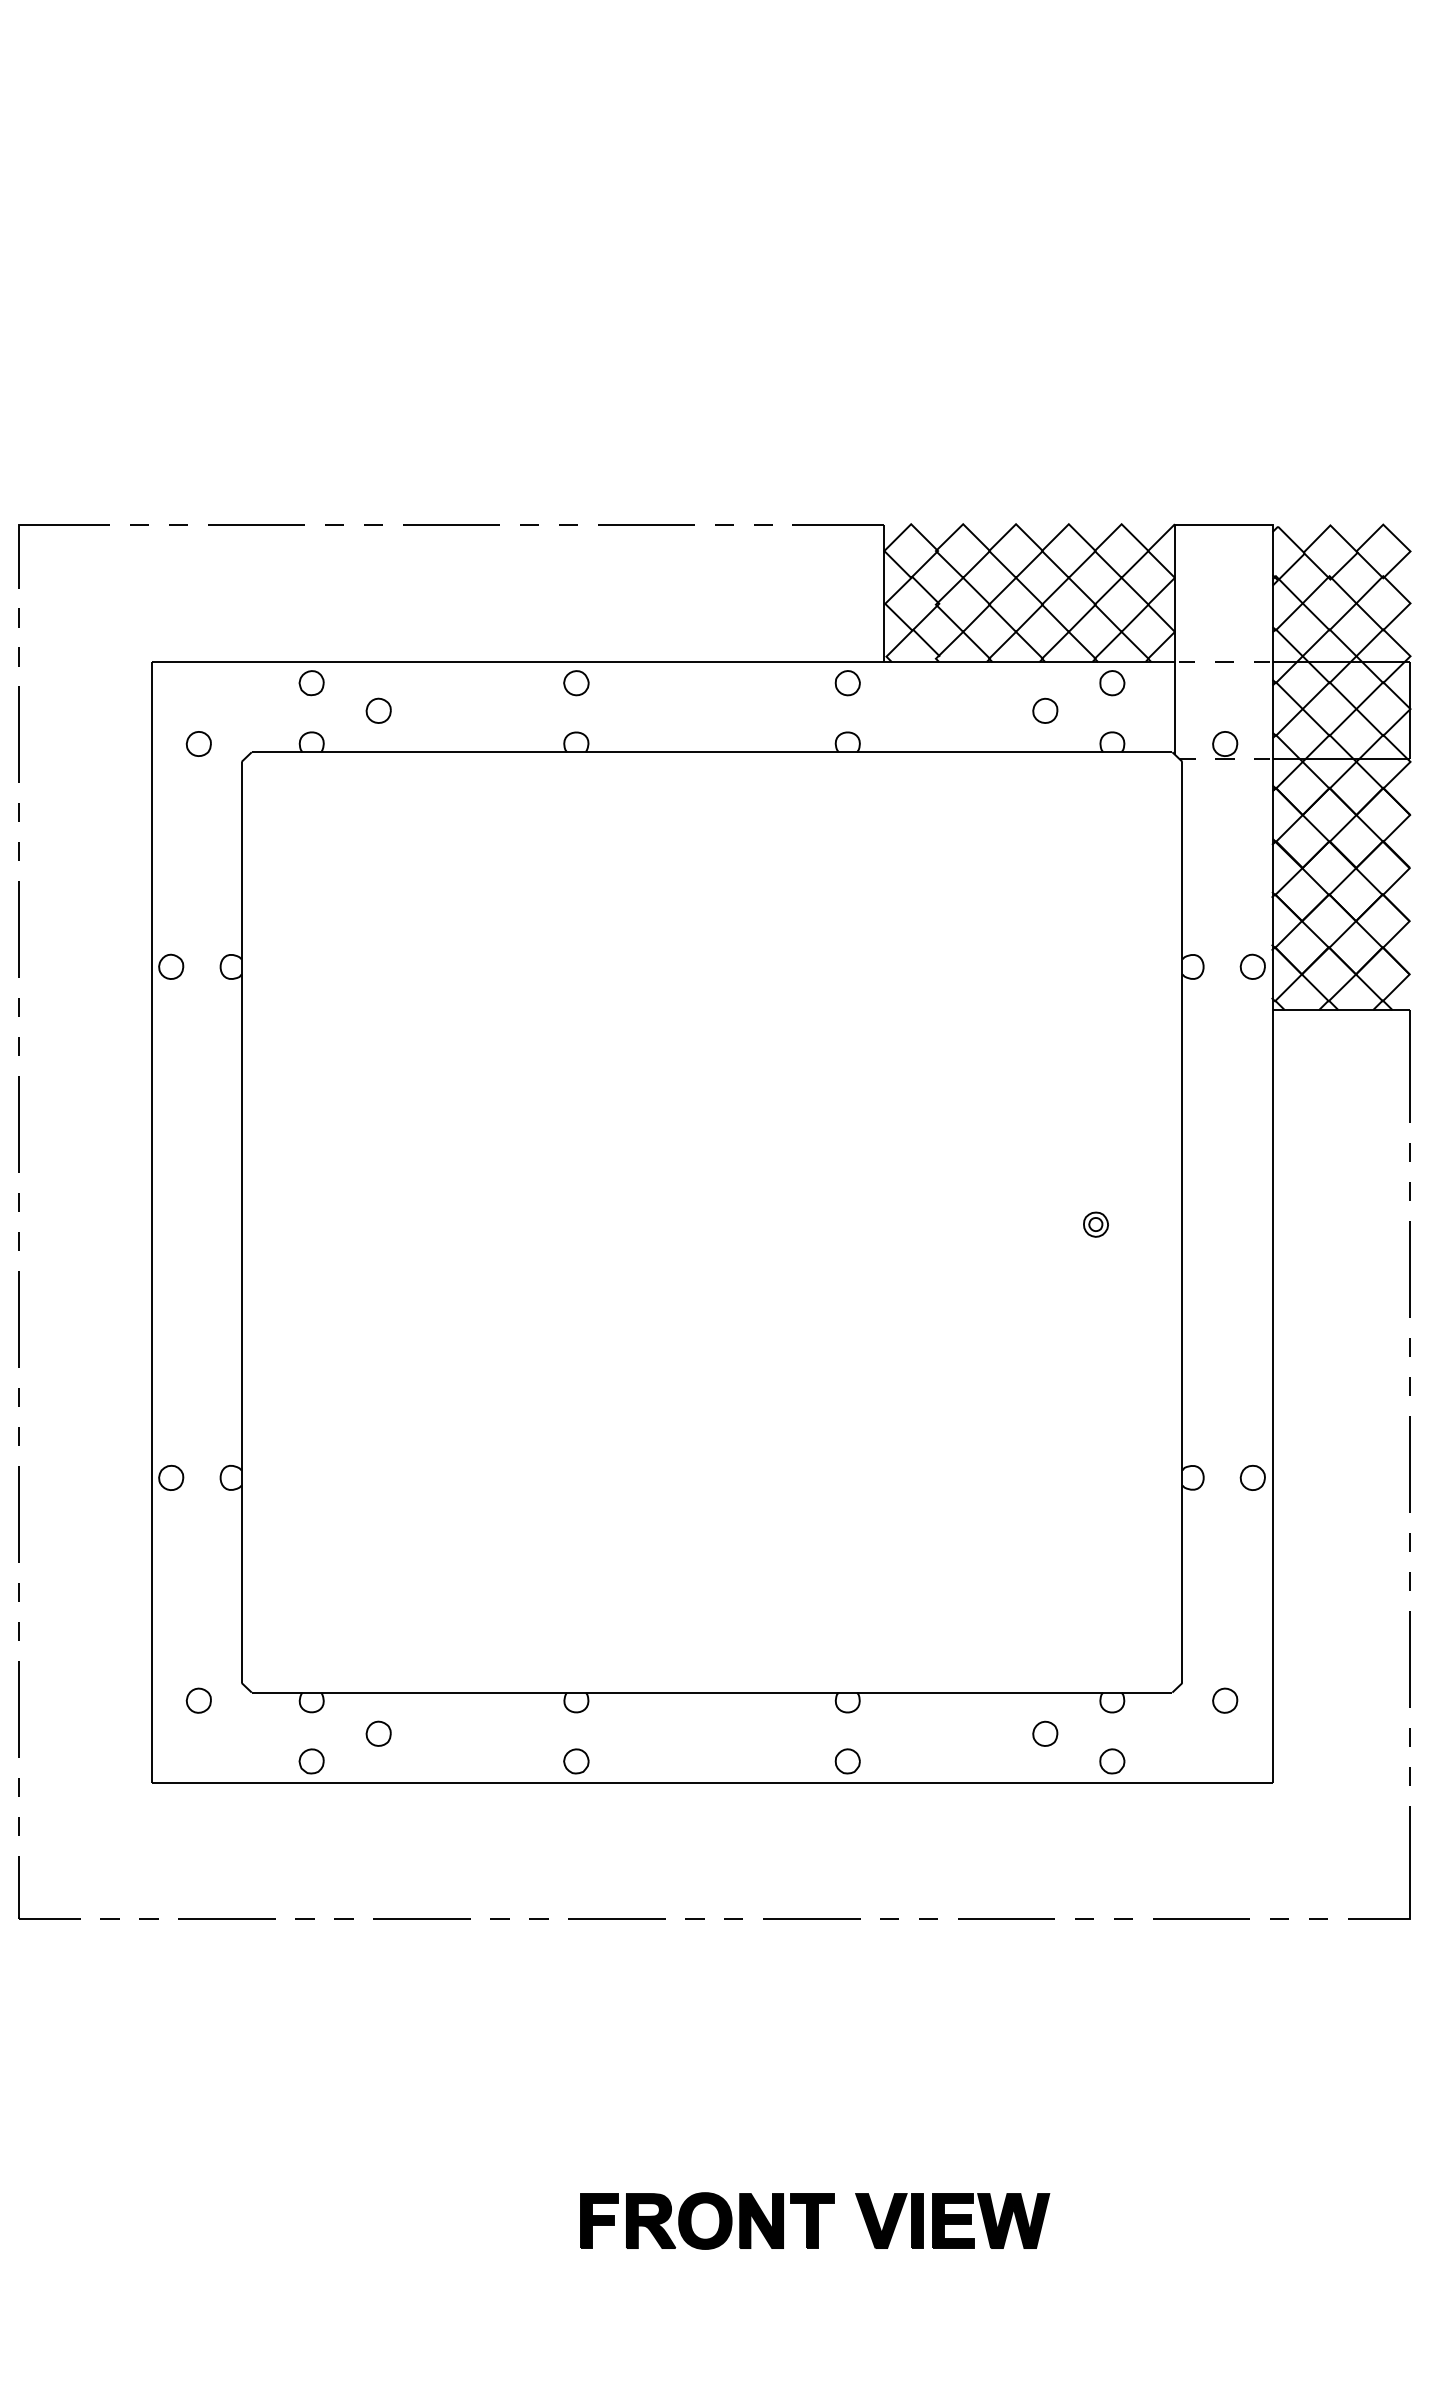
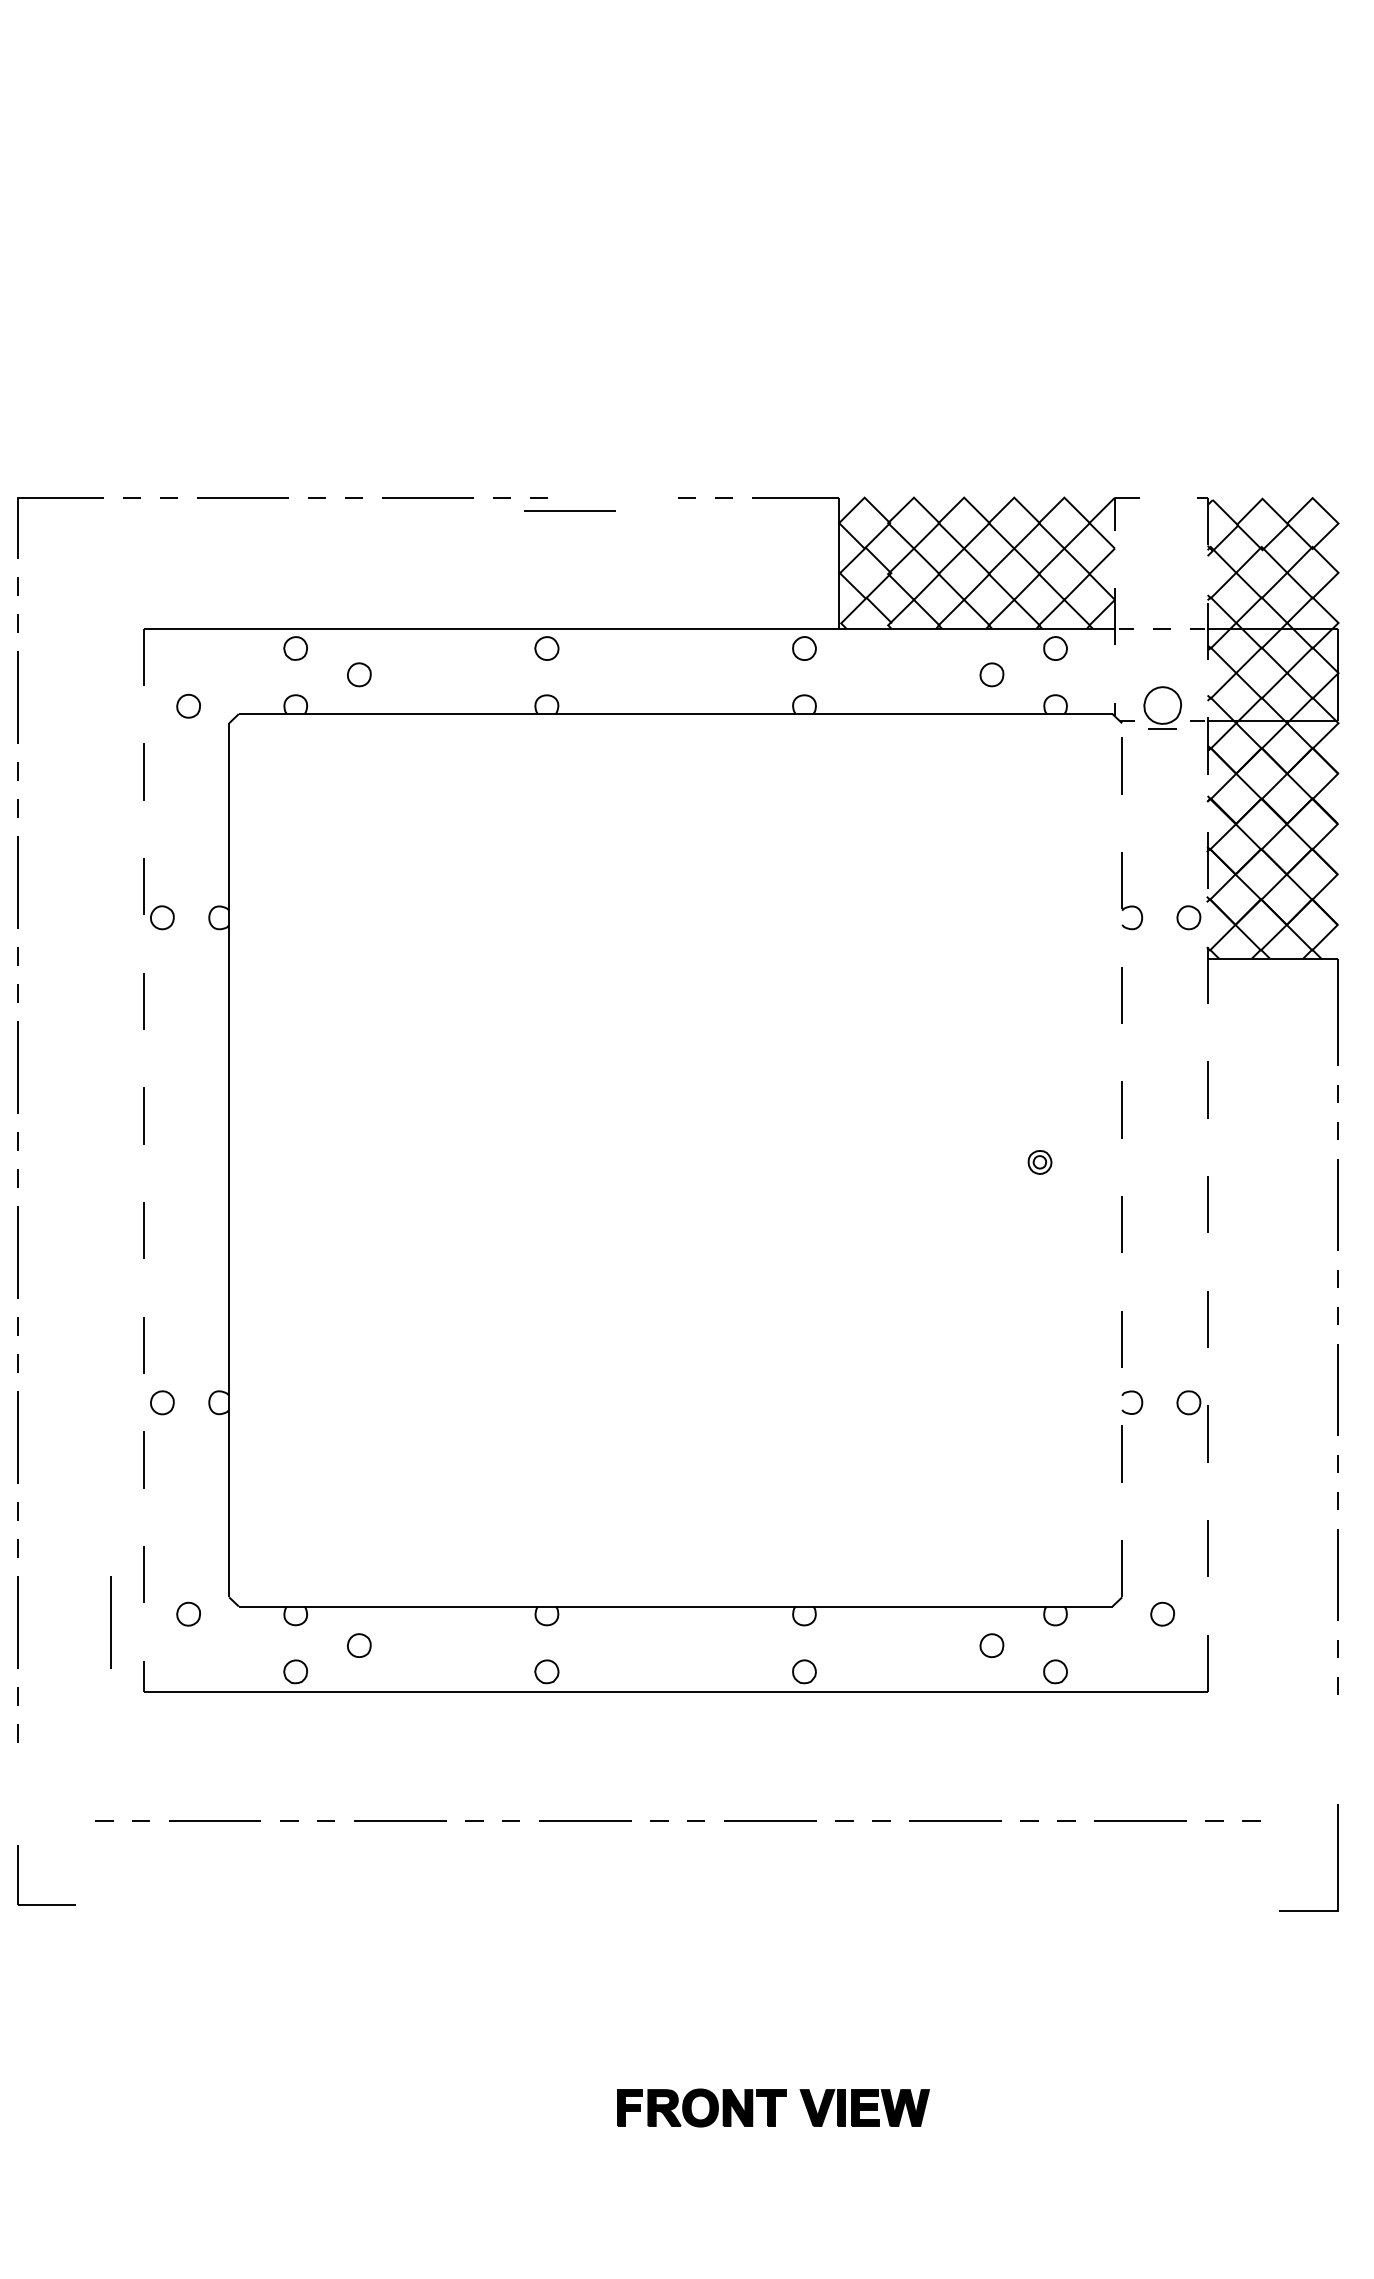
line: (645, 524) -> (569, 510), moved
part: (1225, 745) -> (1162, 707), size x1.6
line: (1272, 988) -> (1207, 938), solid -> dashed
line: (1182, 1221) -> (1122, 1159), solid -> dashed
line: (151, 1222) -> (143, 1160), solid -> dashed
line: (116, 1709) -> (110, 1622), added
line: (1409, 1862) -> (1337, 1857), moved
part: (19, 1887) -> (18, 1875), moved
part: (815, 2220) -> (773, 2107), size x0.7

